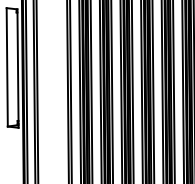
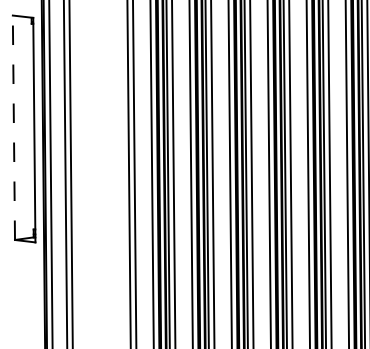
line: (7, 66) -> (14, 126), solid -> dashed

